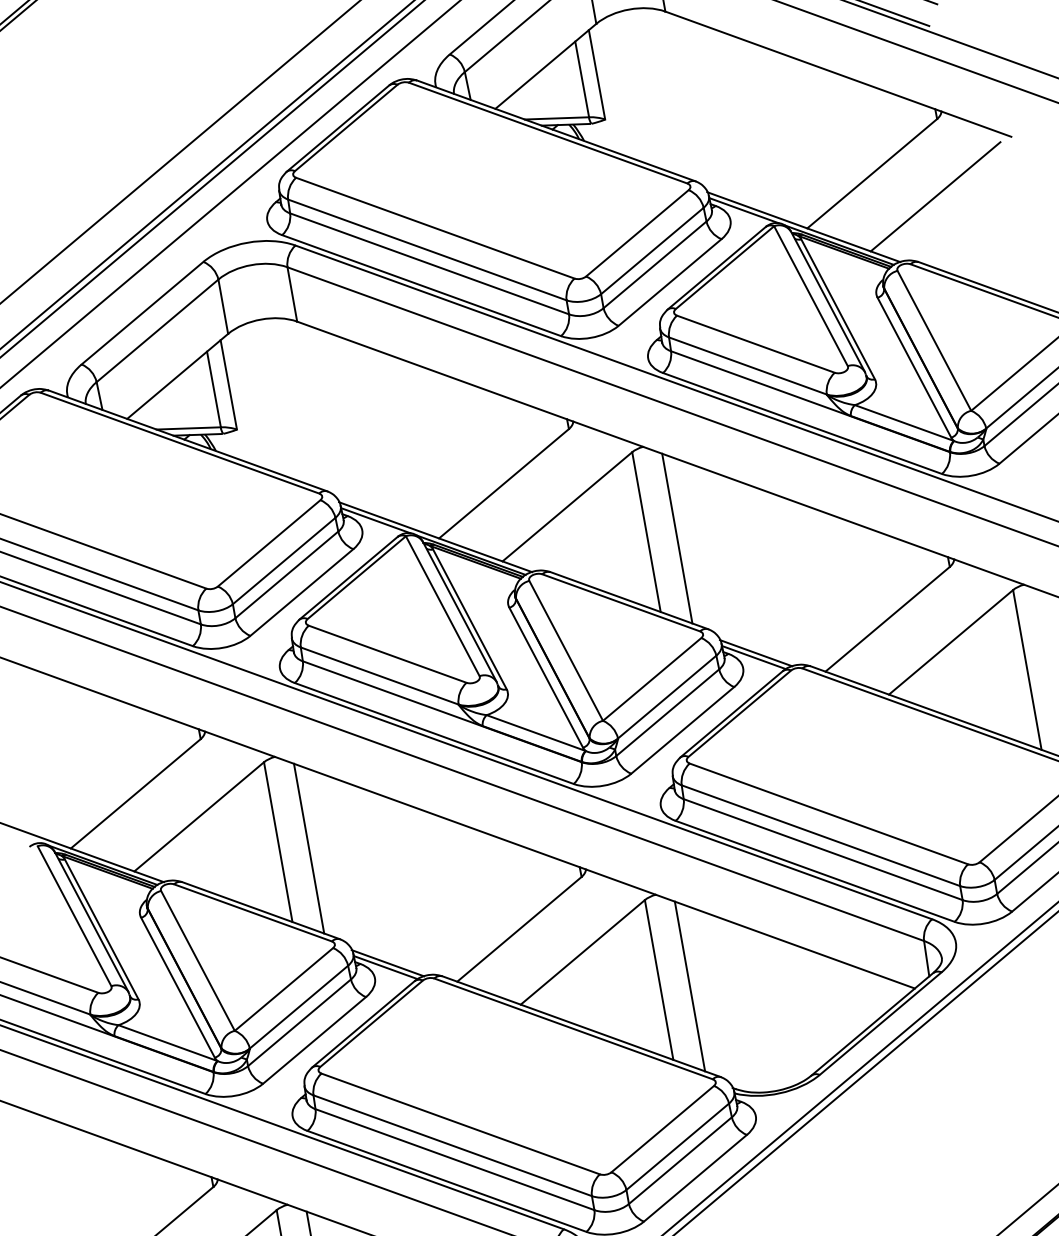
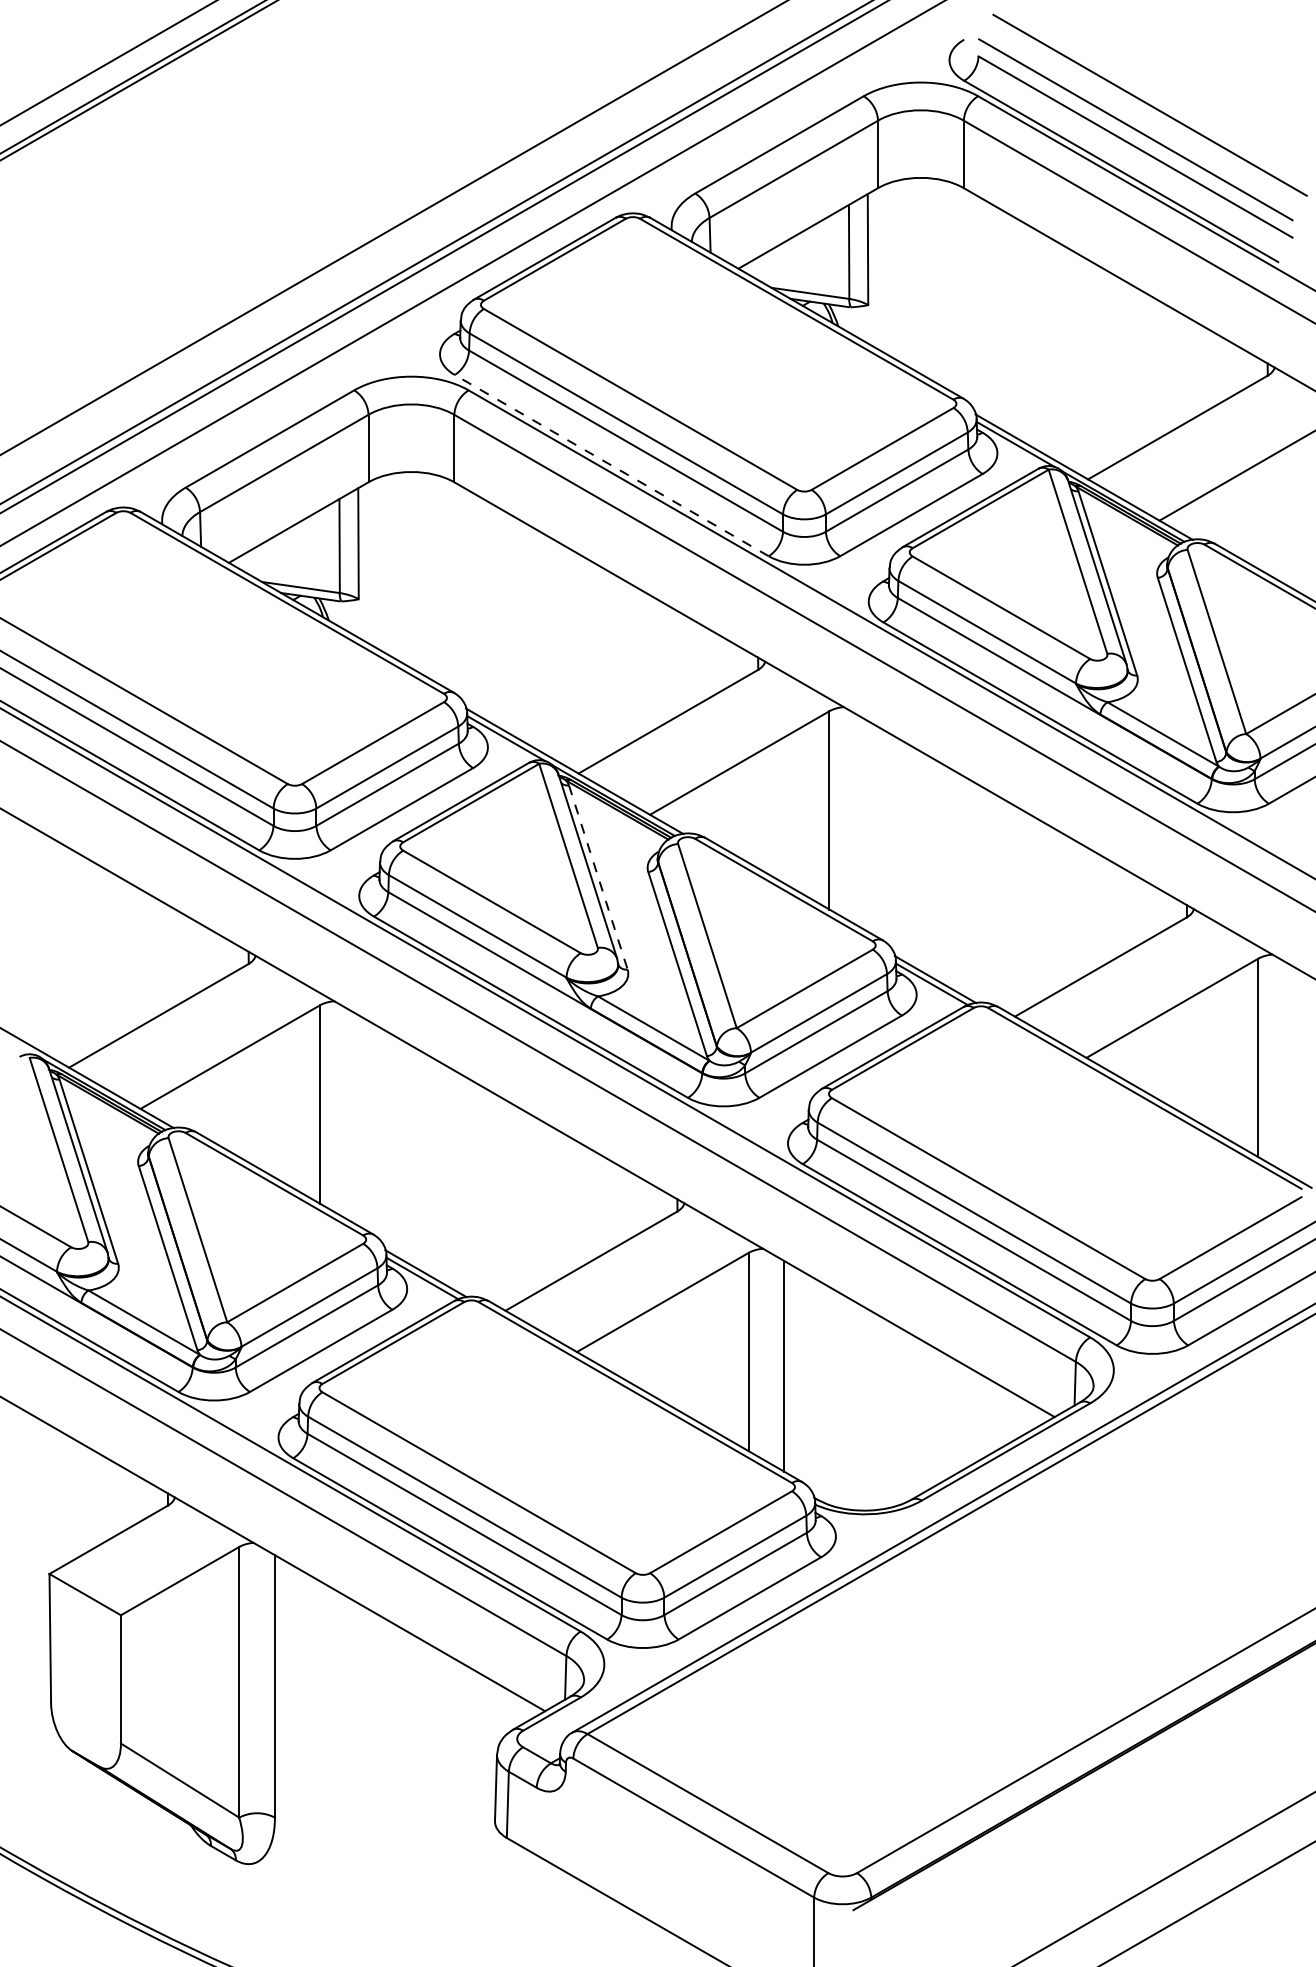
line: (421, 285) -> (611, 465), solid -> dashed
line: (677, 538) -> (865, 824), removed
line: (470, 619) -> (598, 877), solid -> dashed
line: (308, 848) -> (355, 1118), removed

